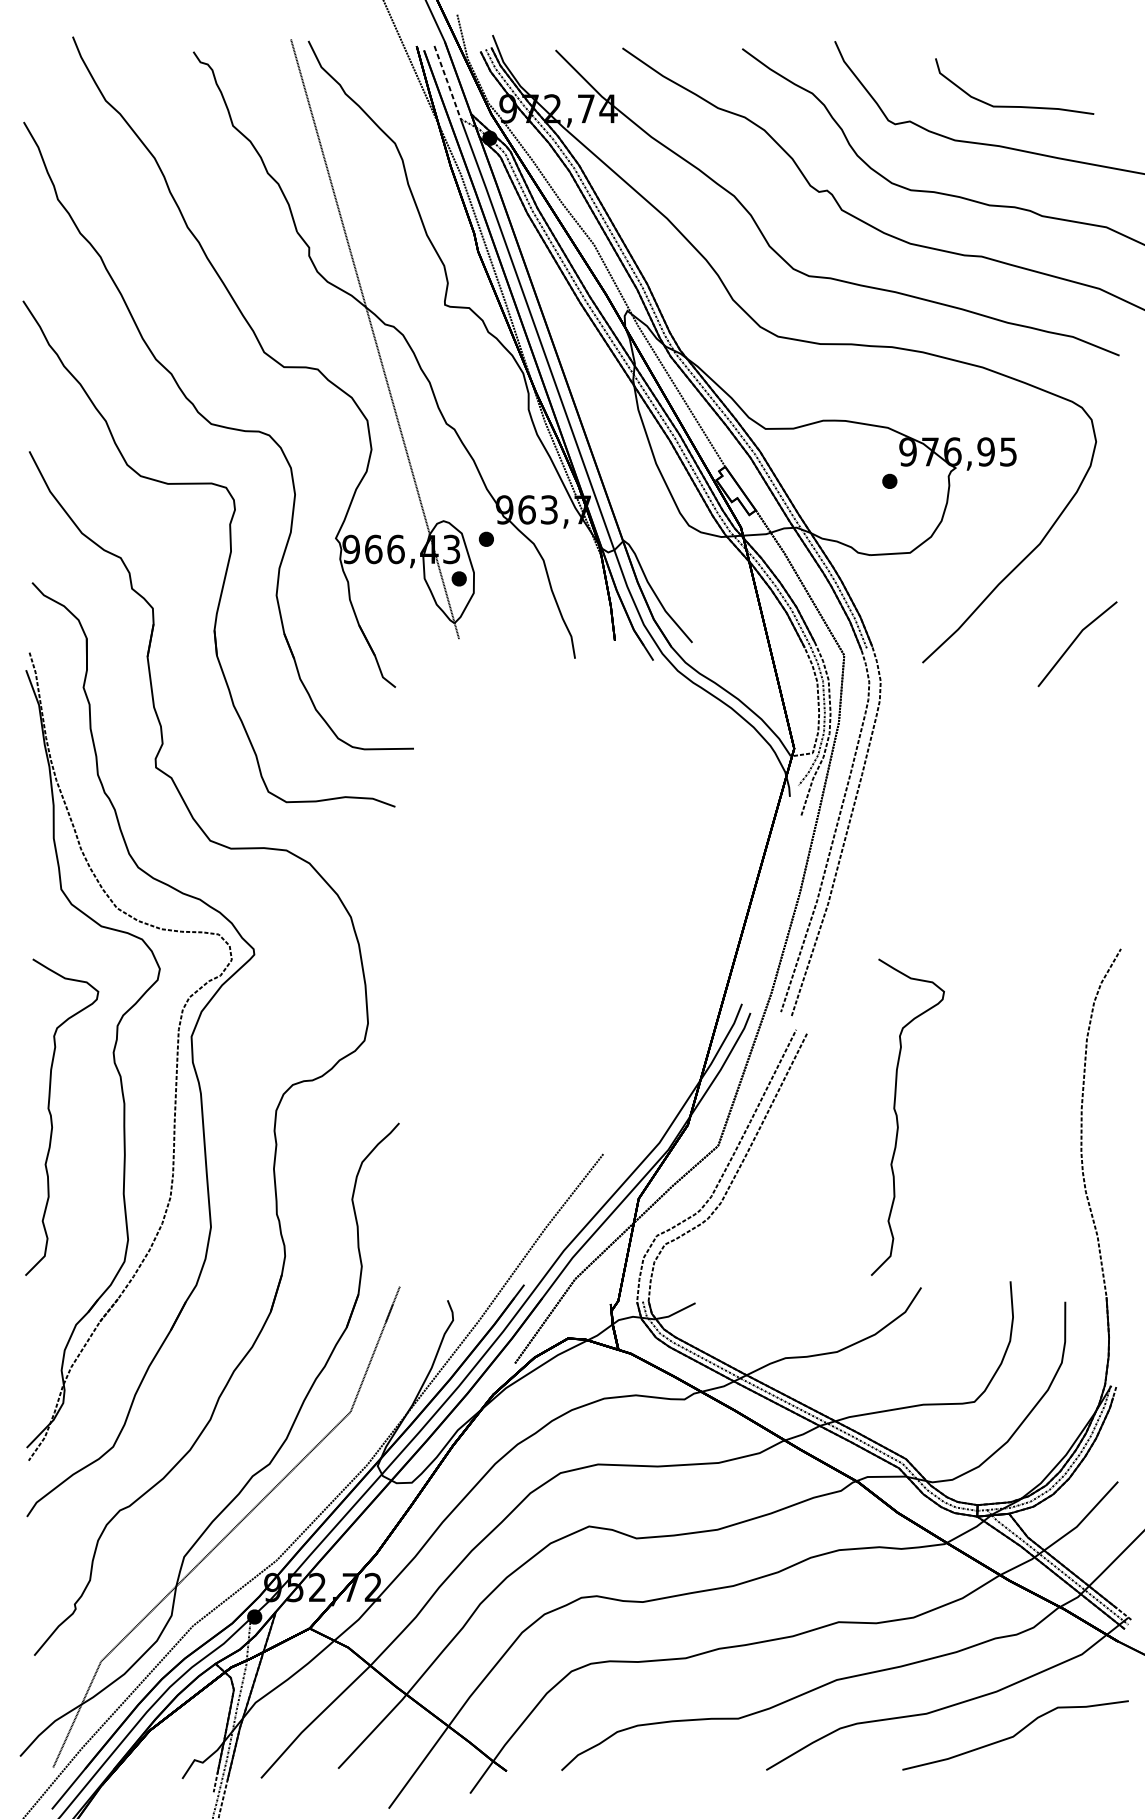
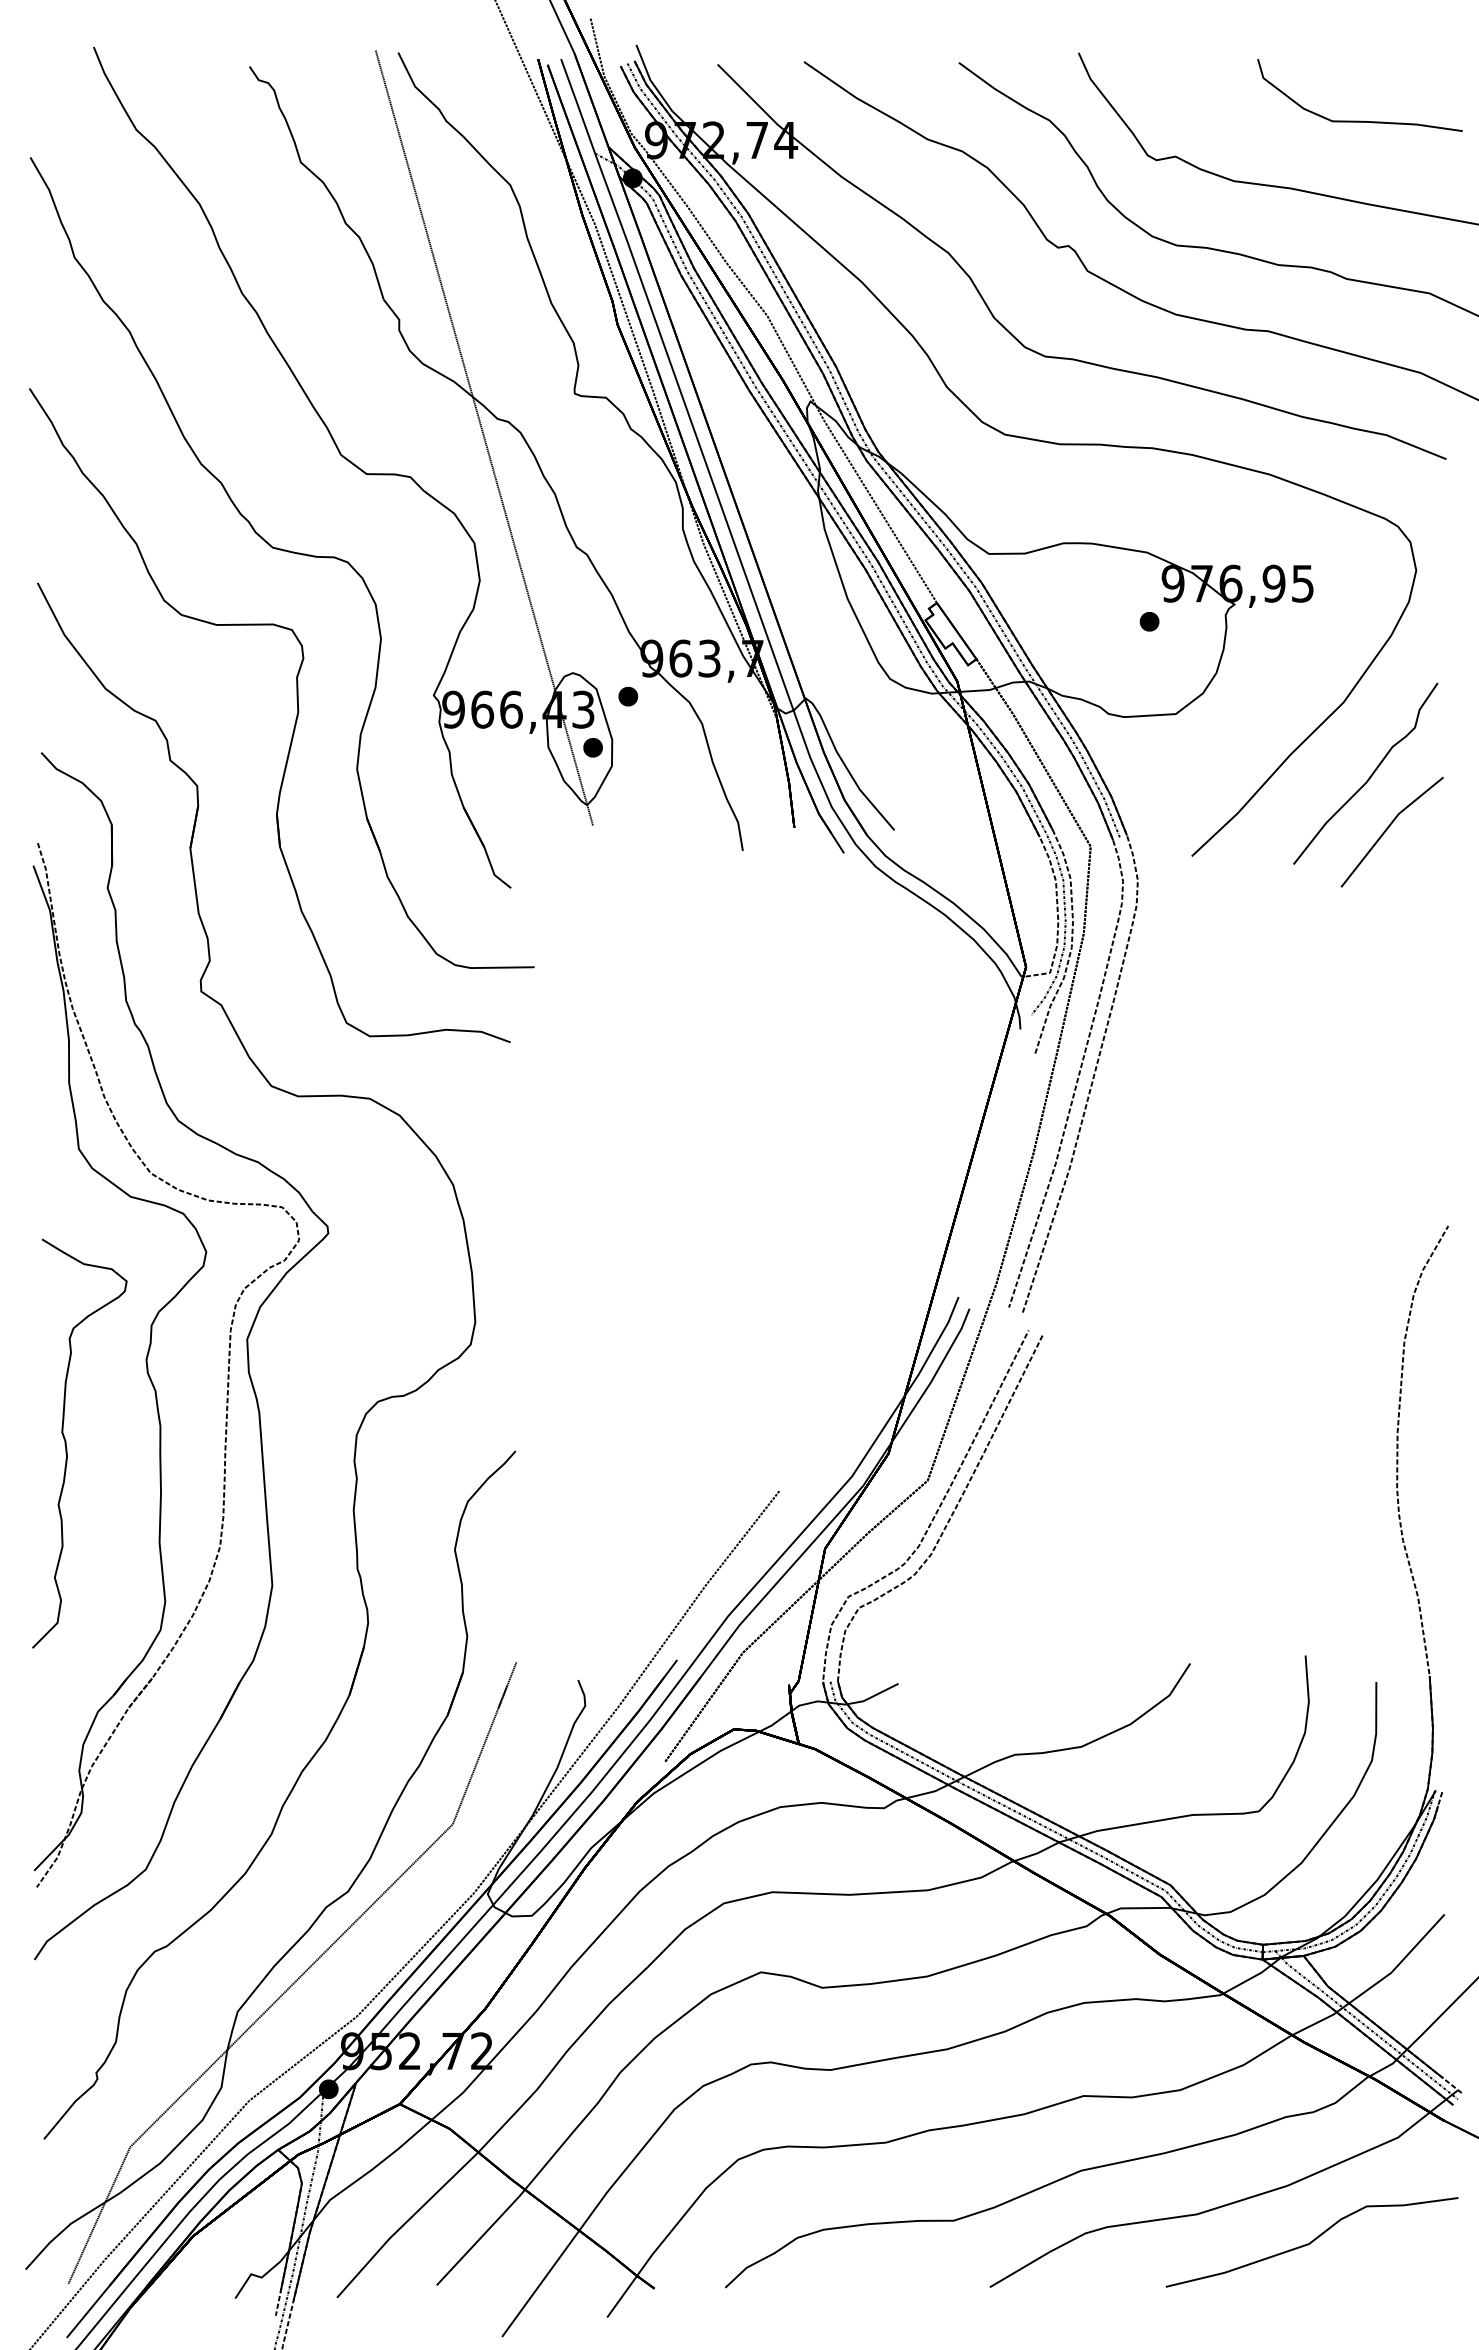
line: (447, 81) -> (578, 105), dashed -> solid
curve: (1014, 105) -> (1359, 120), moved
curve: (1059, 601) -> (1369, 776), added
curve: (897, 1117) -> (1159, 1443), removed

